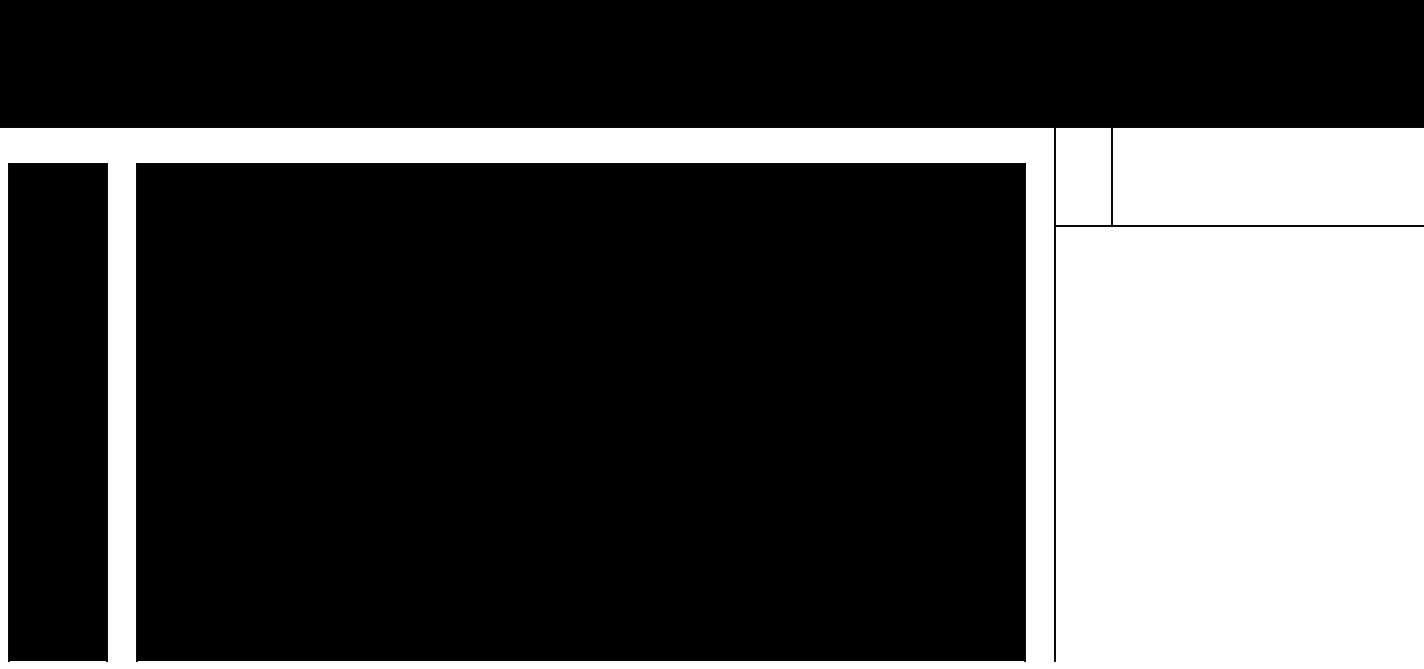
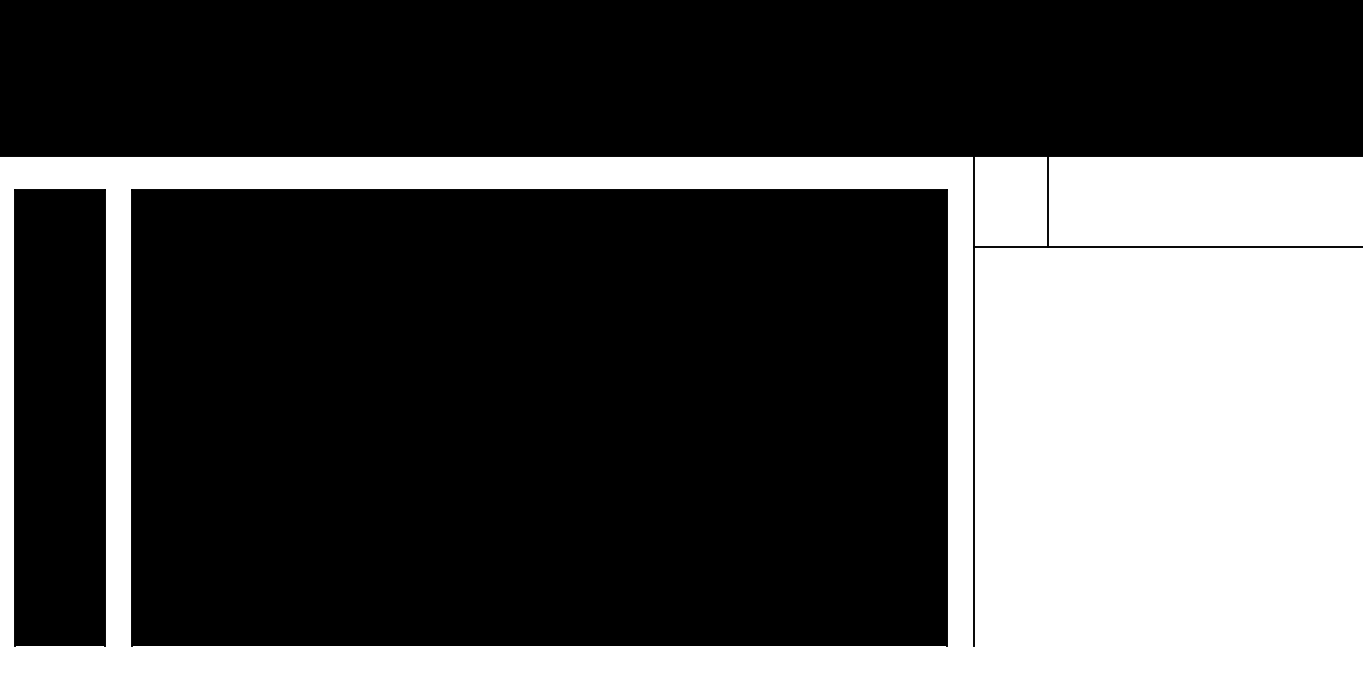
line: (1111, 175) -> (1048, 200), moved

